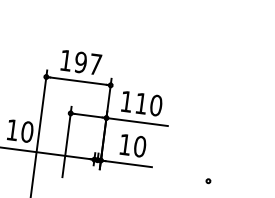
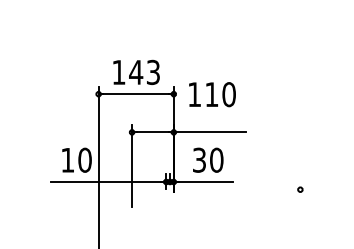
text: (88, 63) -> (144, 72), 197 -> 143
text: (142, 103) -> (212, 94), moved
text: (125, 144) -> (199, 159), 10 -> 30

